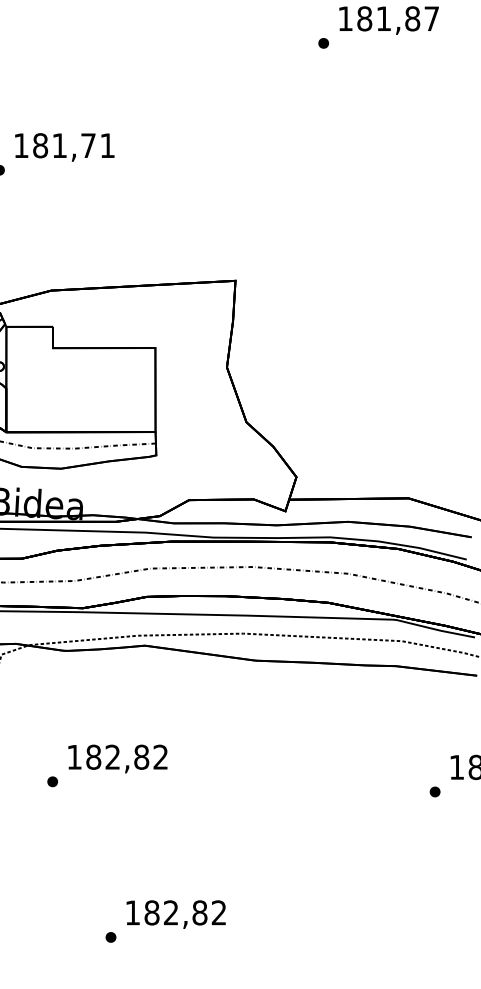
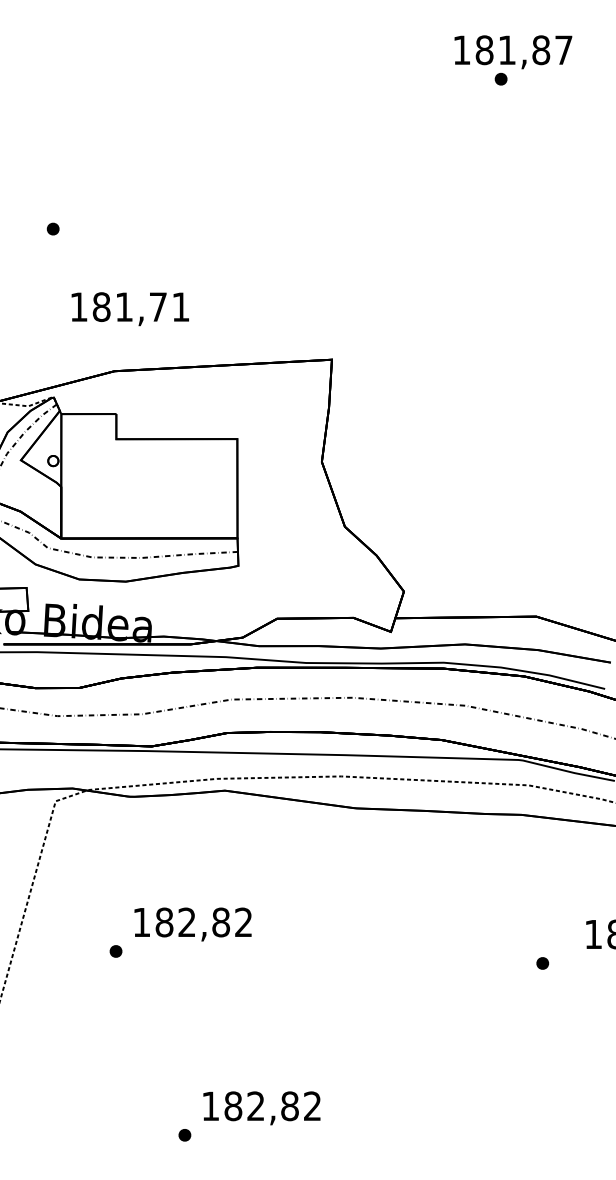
part: (323, 42) -> (500, 78), moved
text: (64, 147) -> (129, 309), moved
part: (434, 792) -> (542, 963), moved

